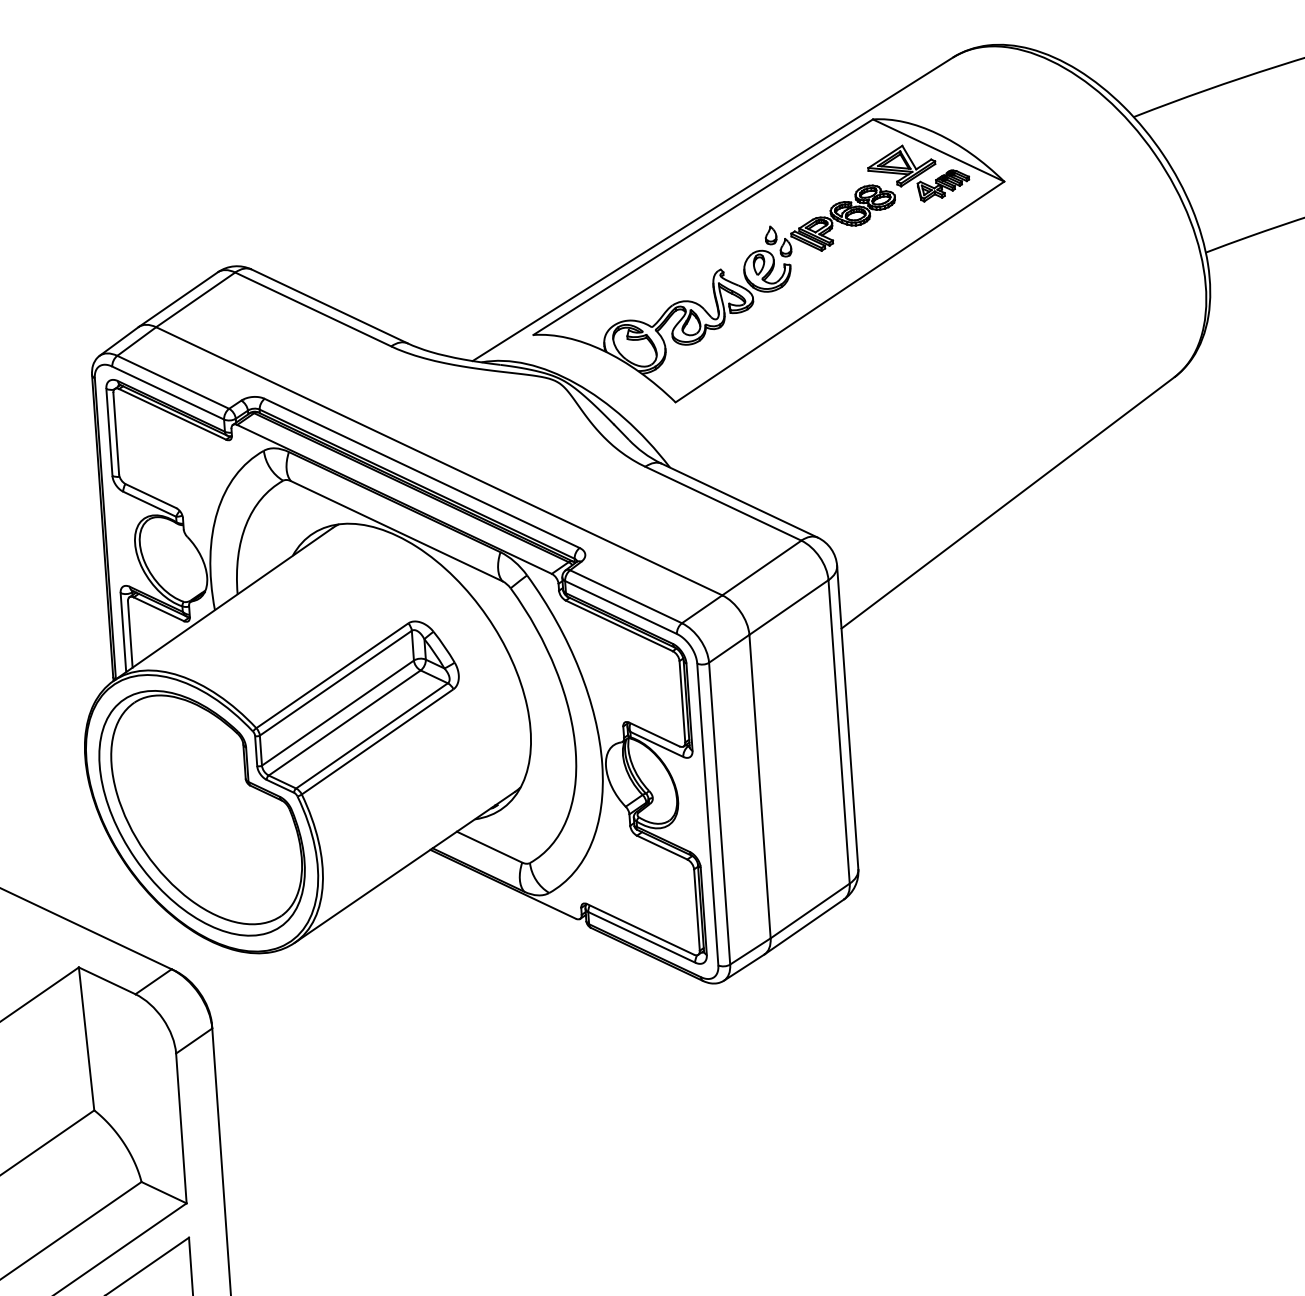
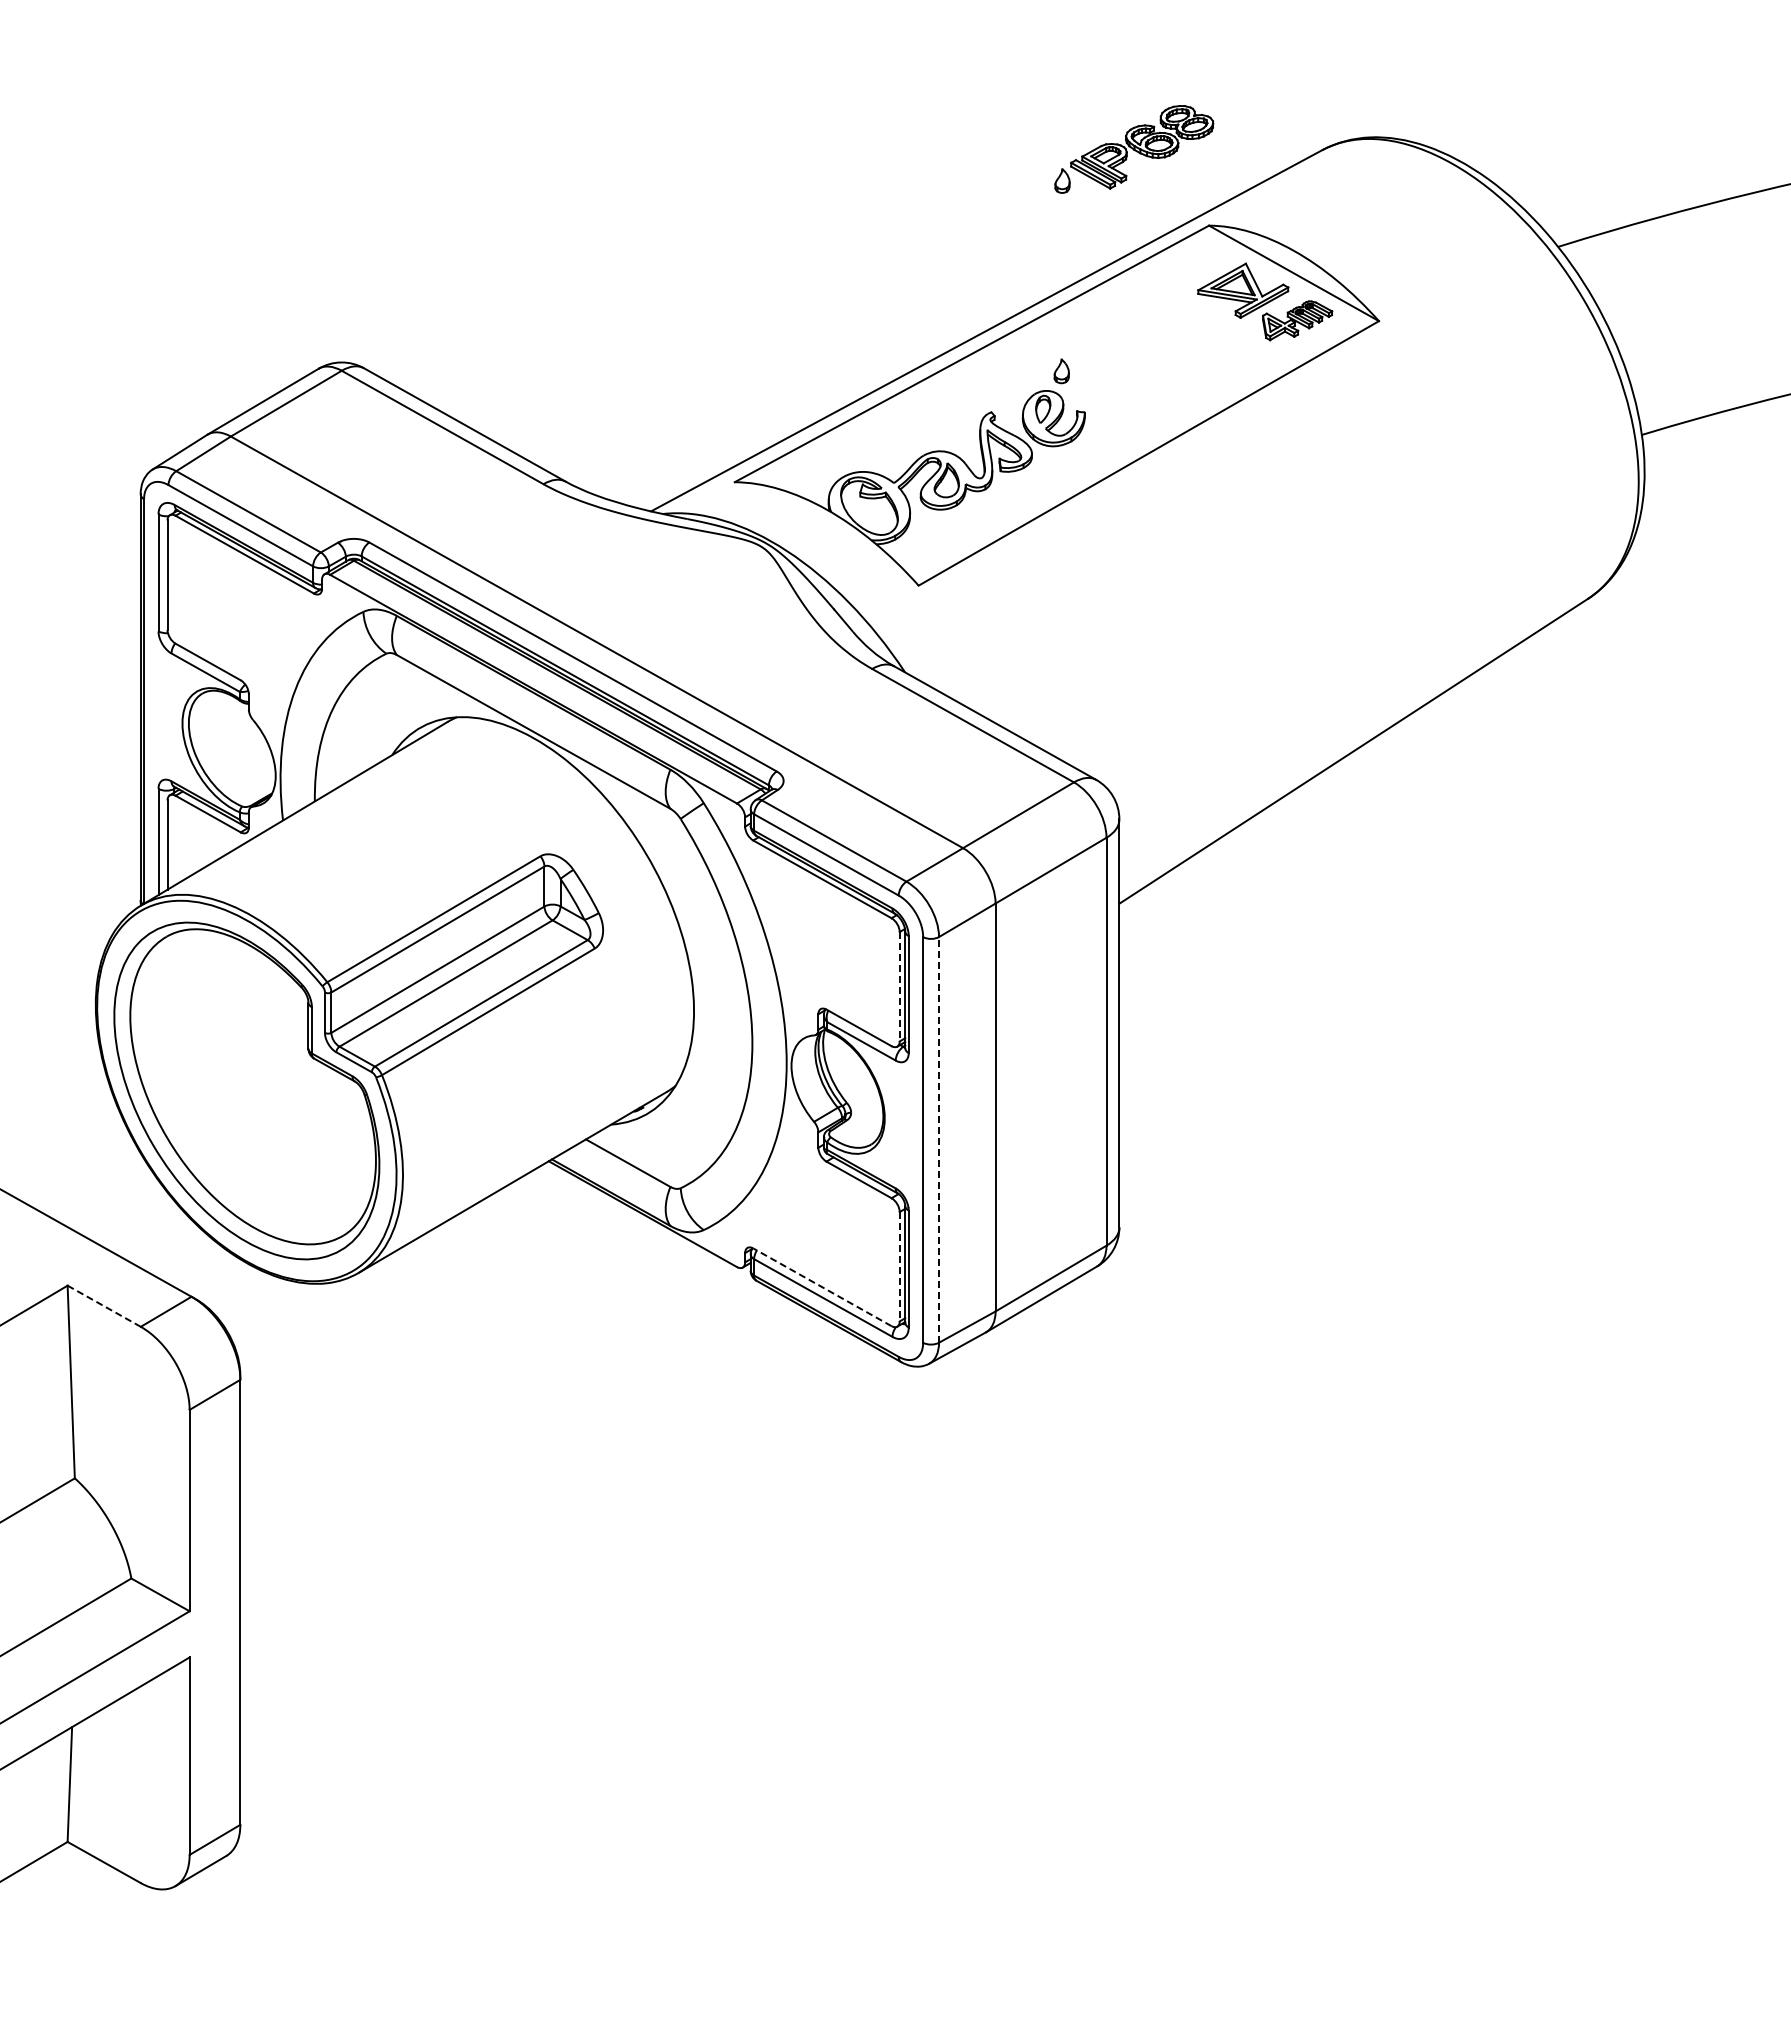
part: (837, 220) -> (1134, 149), moved
line: (682, 701) -> (899, 986), solid -> dashed
line: (719, 813) -> (939, 1139), solid -> dashed
line: (696, 909) -> (899, 1266), solid -> dashed
line: (640, 929) -> (822, 1287), solid -> dashed
line: (107, 981) -> (104, 1306), solid -> dashed

